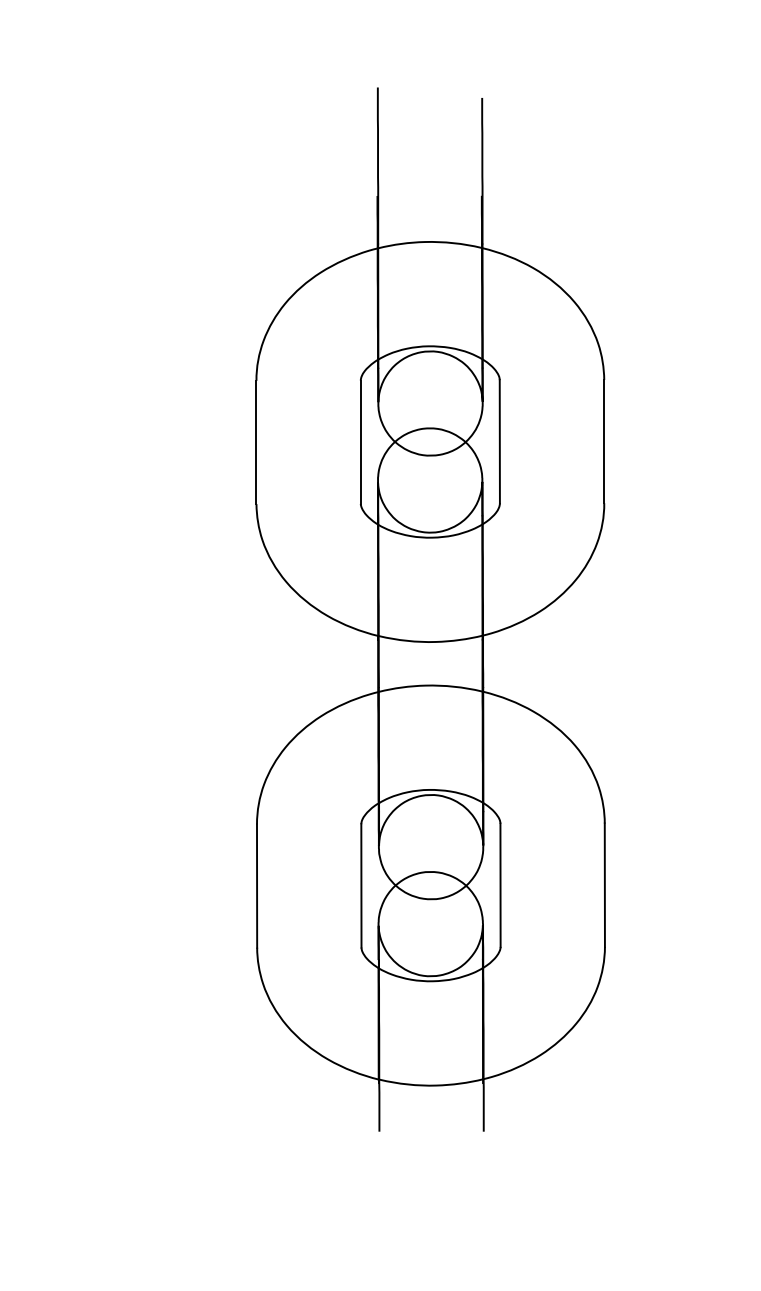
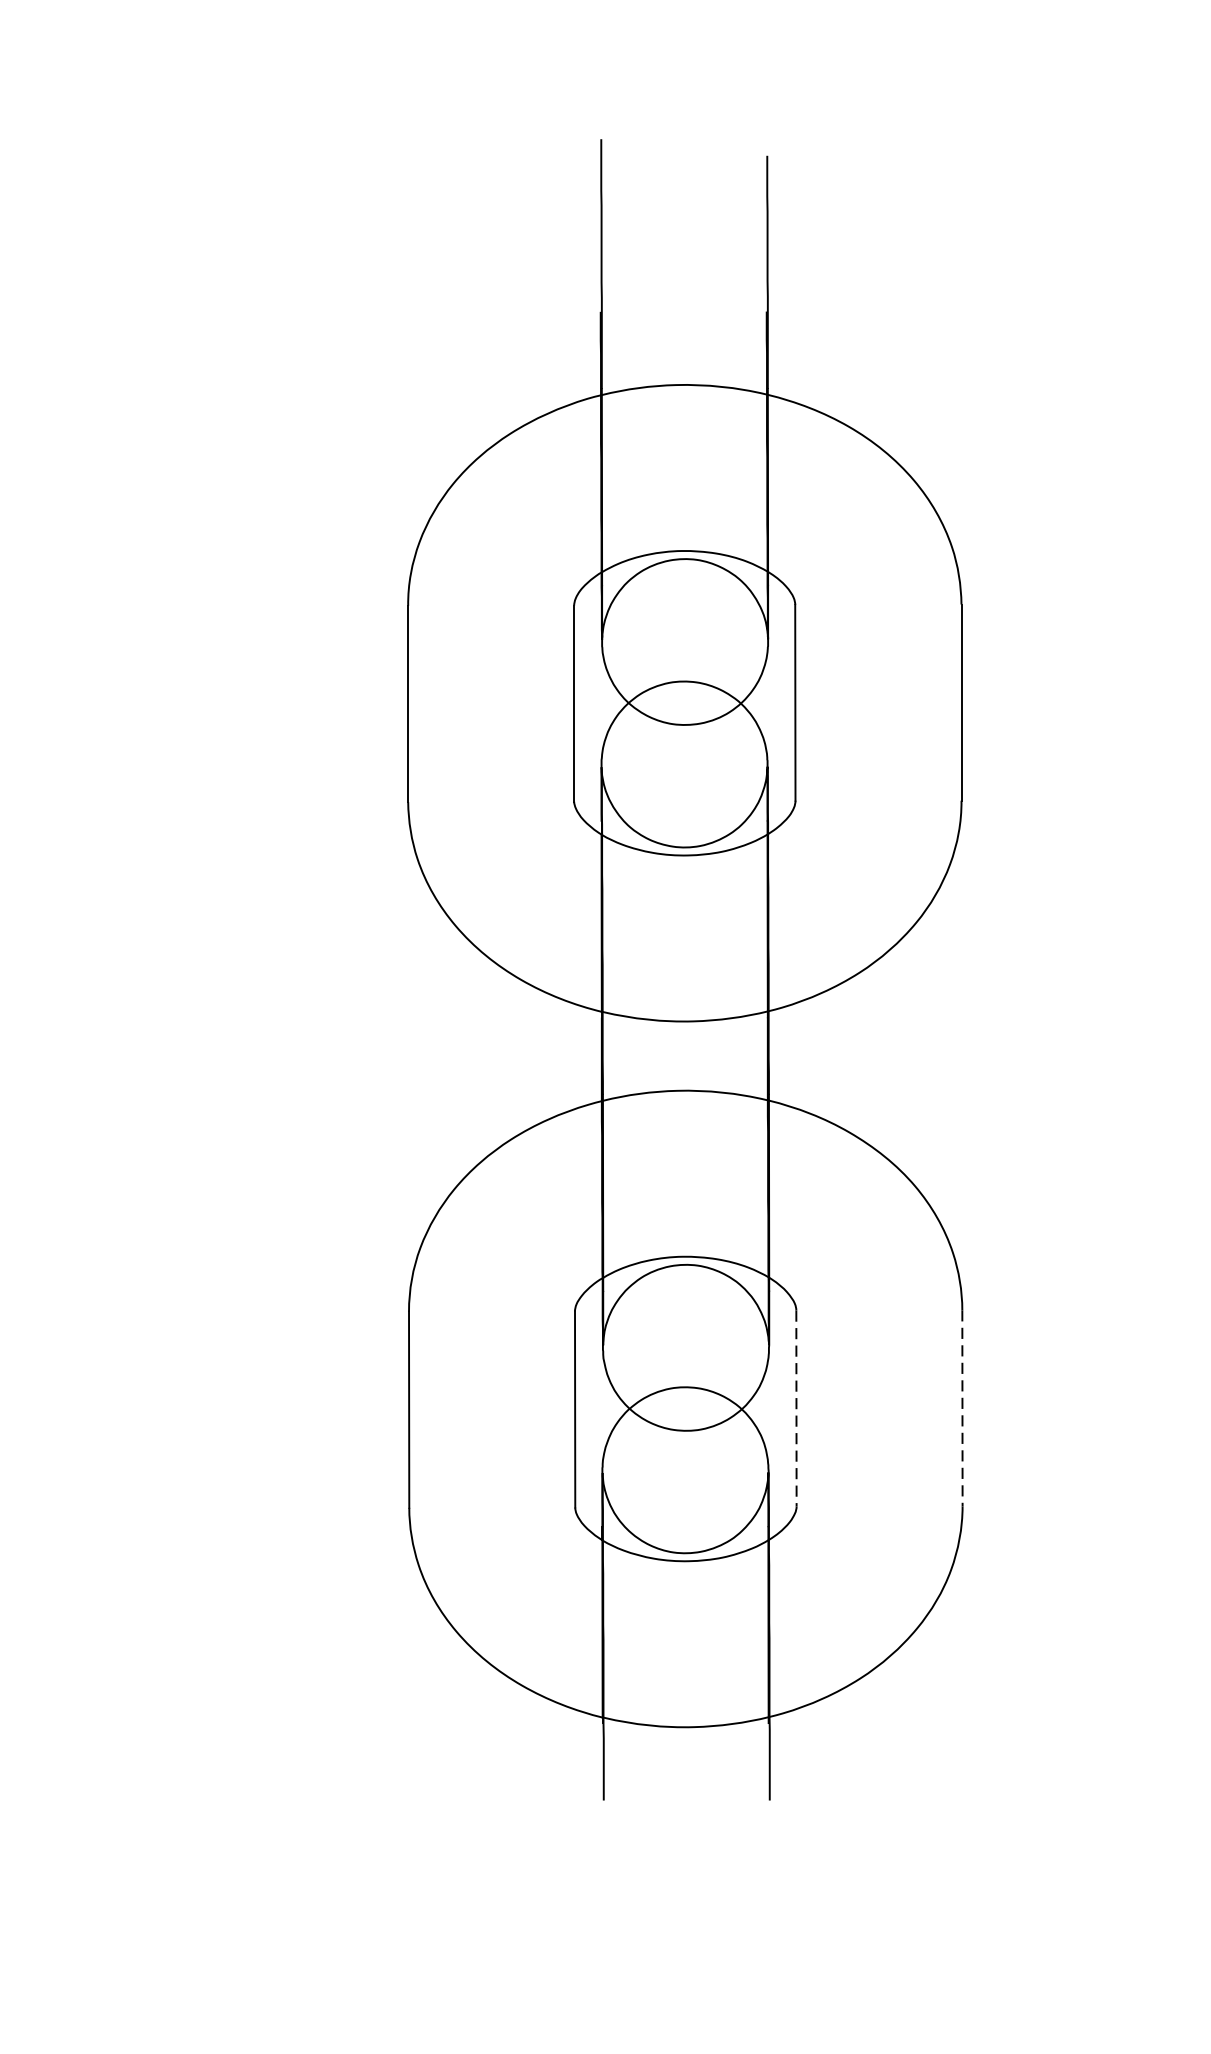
line: (500, 885) -> (796, 1408), solid -> dashed
line: (604, 885) -> (961, 1408), solid -> dashed

